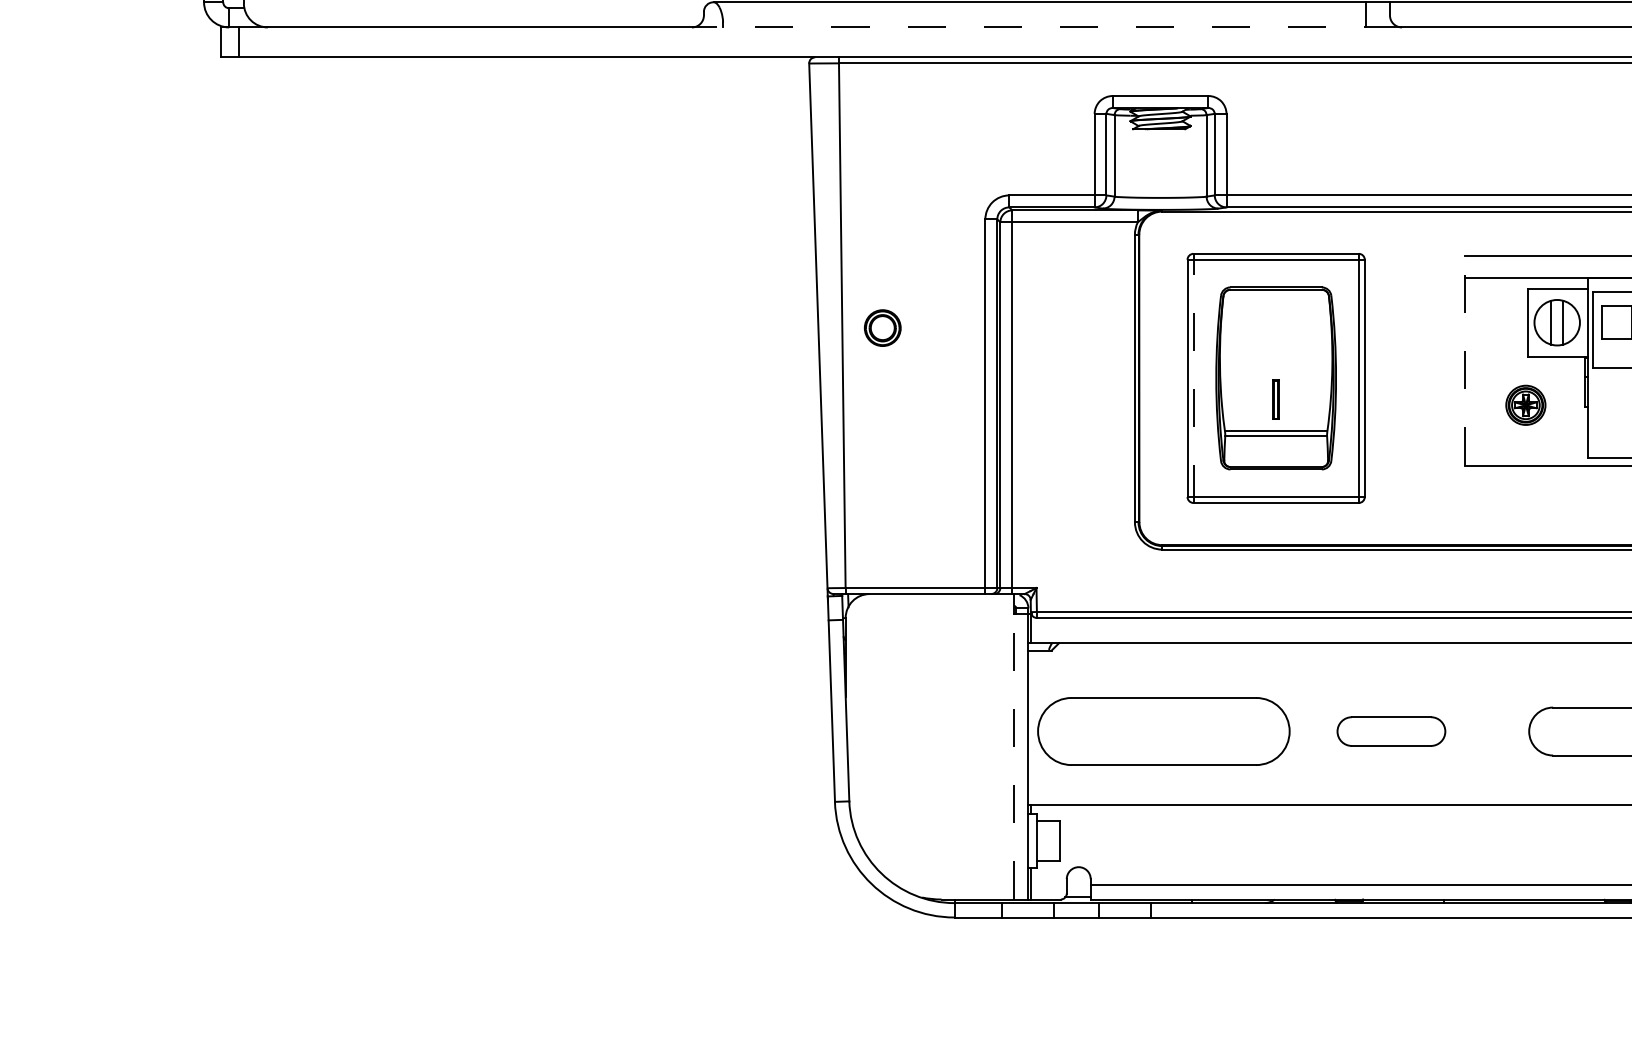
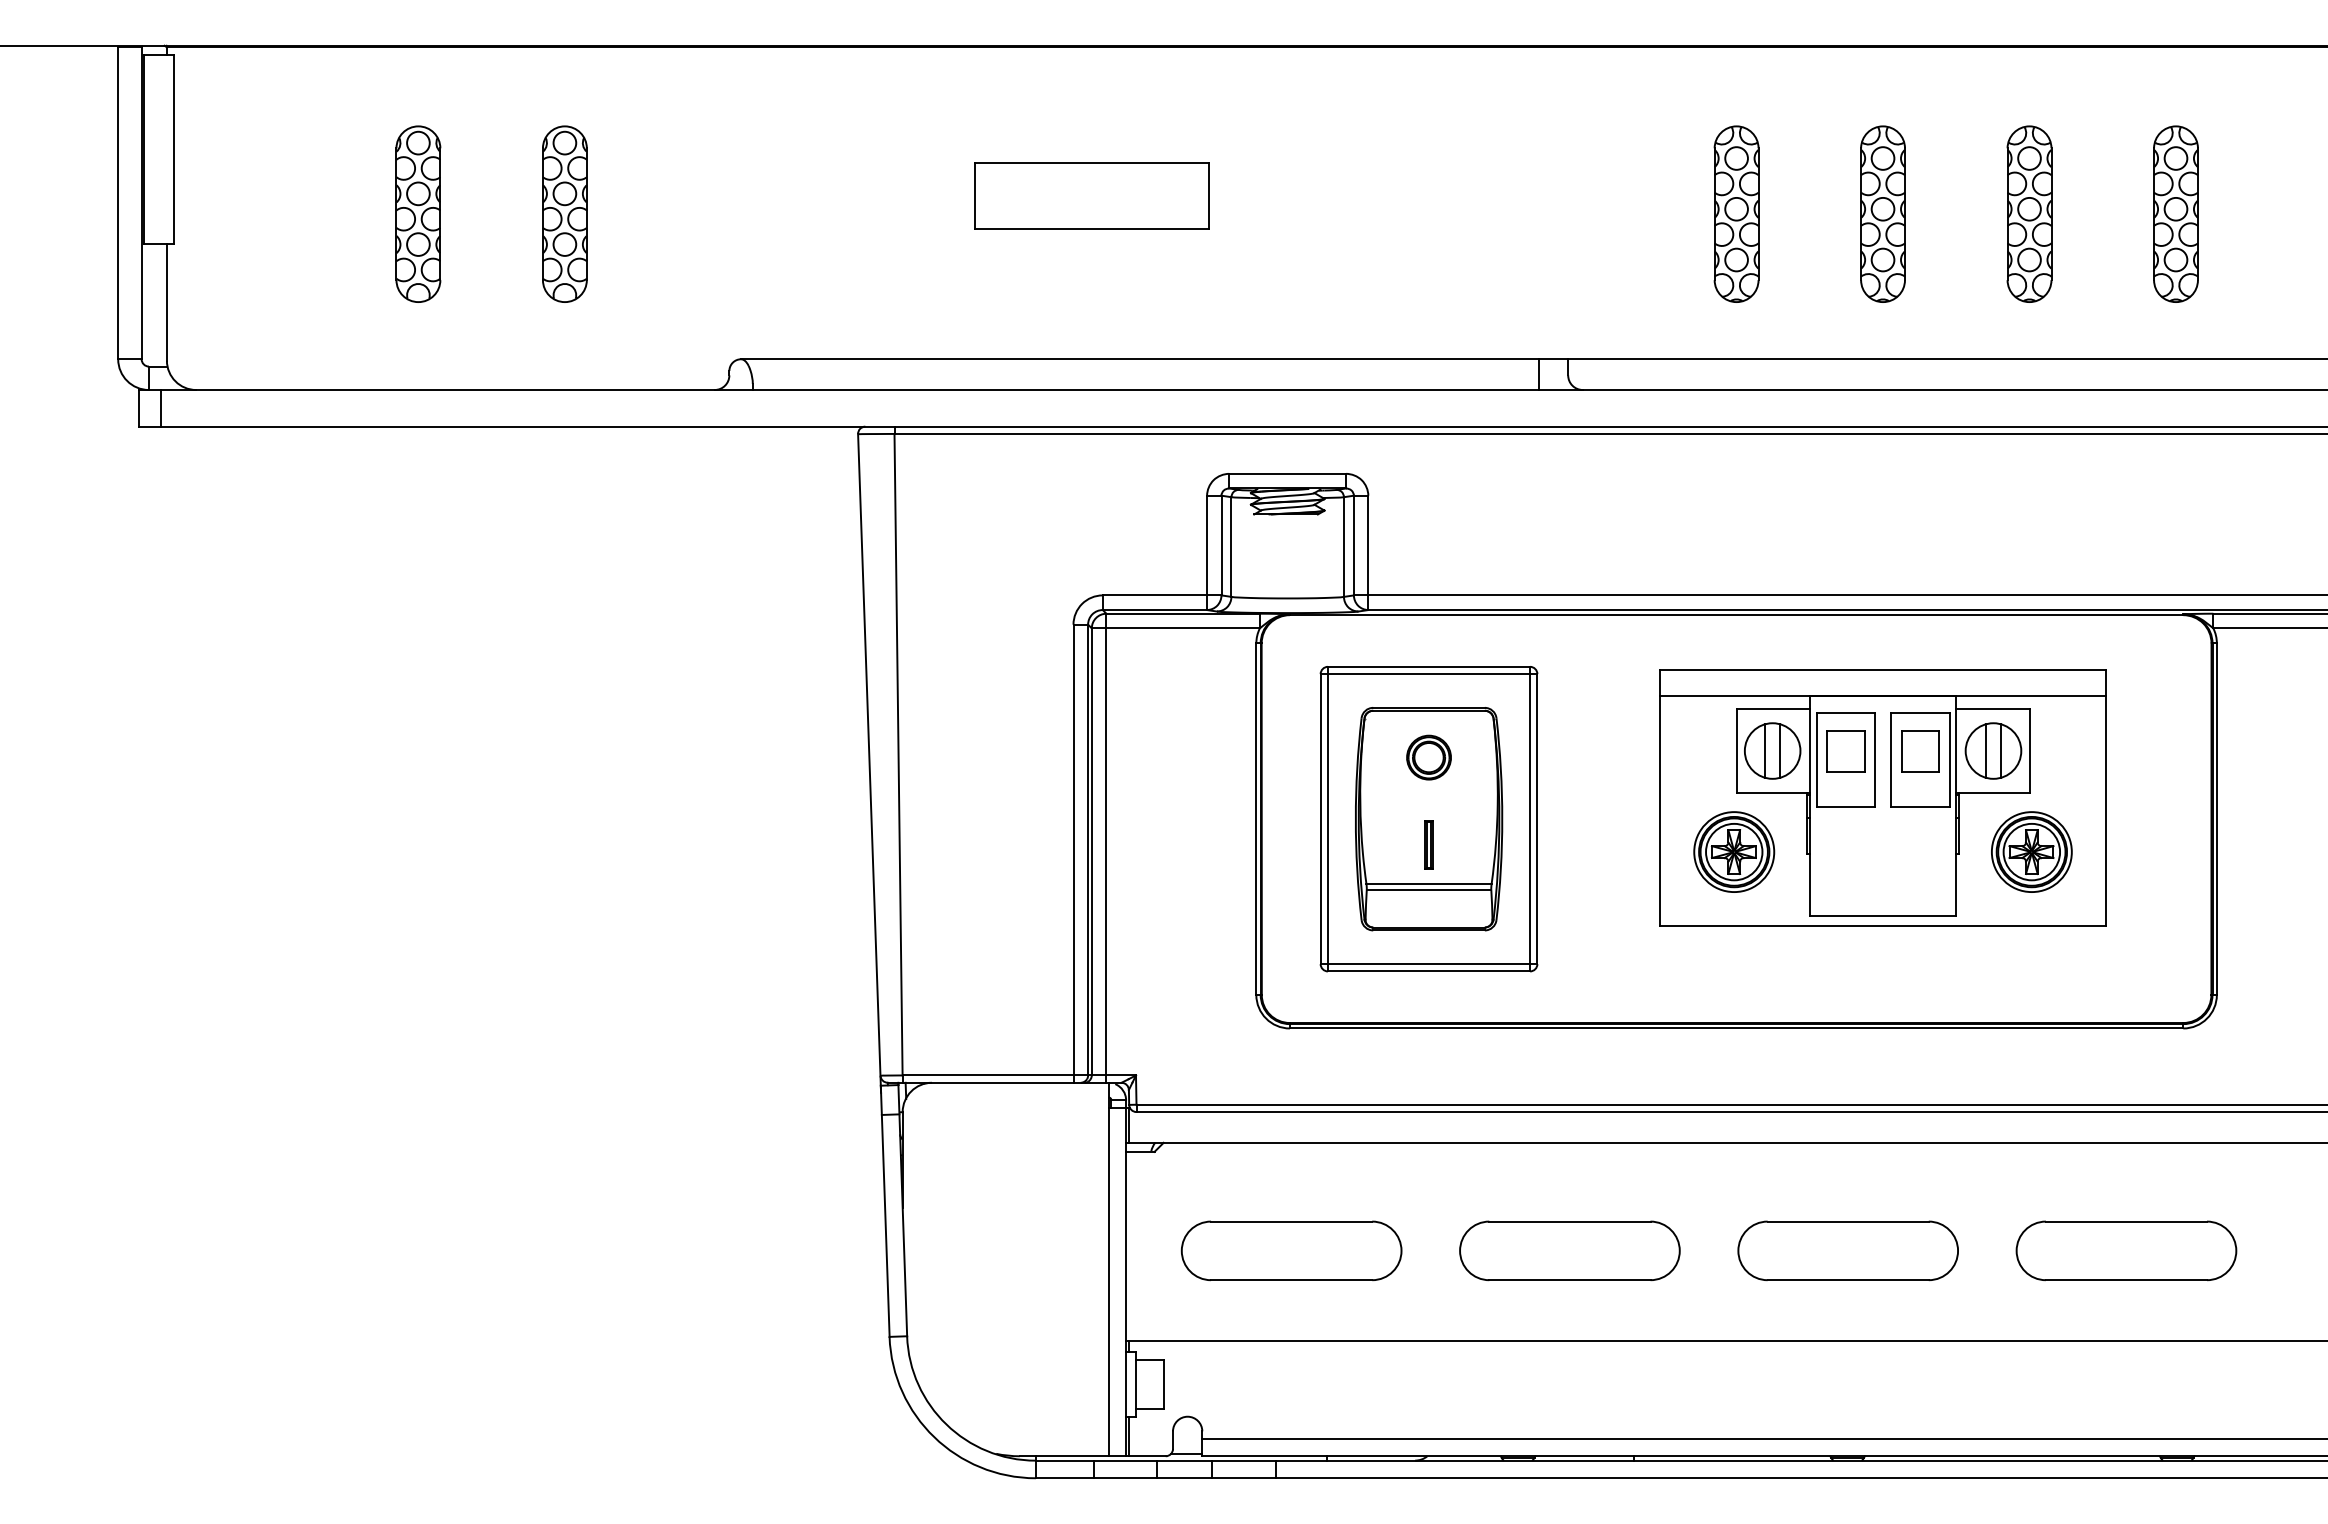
line: (1046, 27) -> (1148, 390), dashed -> solid
part: (882, 328) -> (1428, 757), moved
line: (1464, 360) -> (1659, 797), dashed -> solid
line: (1193, 377) -> (1327, 818), dashed -> solid
part: (1526, 404) -> (1734, 851), size x1.67
part: (1163, 731) -> (1291, 1250), size x0.71
part: (1391, 731) -> (1569, 1250), size x1.67
line: (1014, 756) -> (1108, 1281), dashed -> solid

